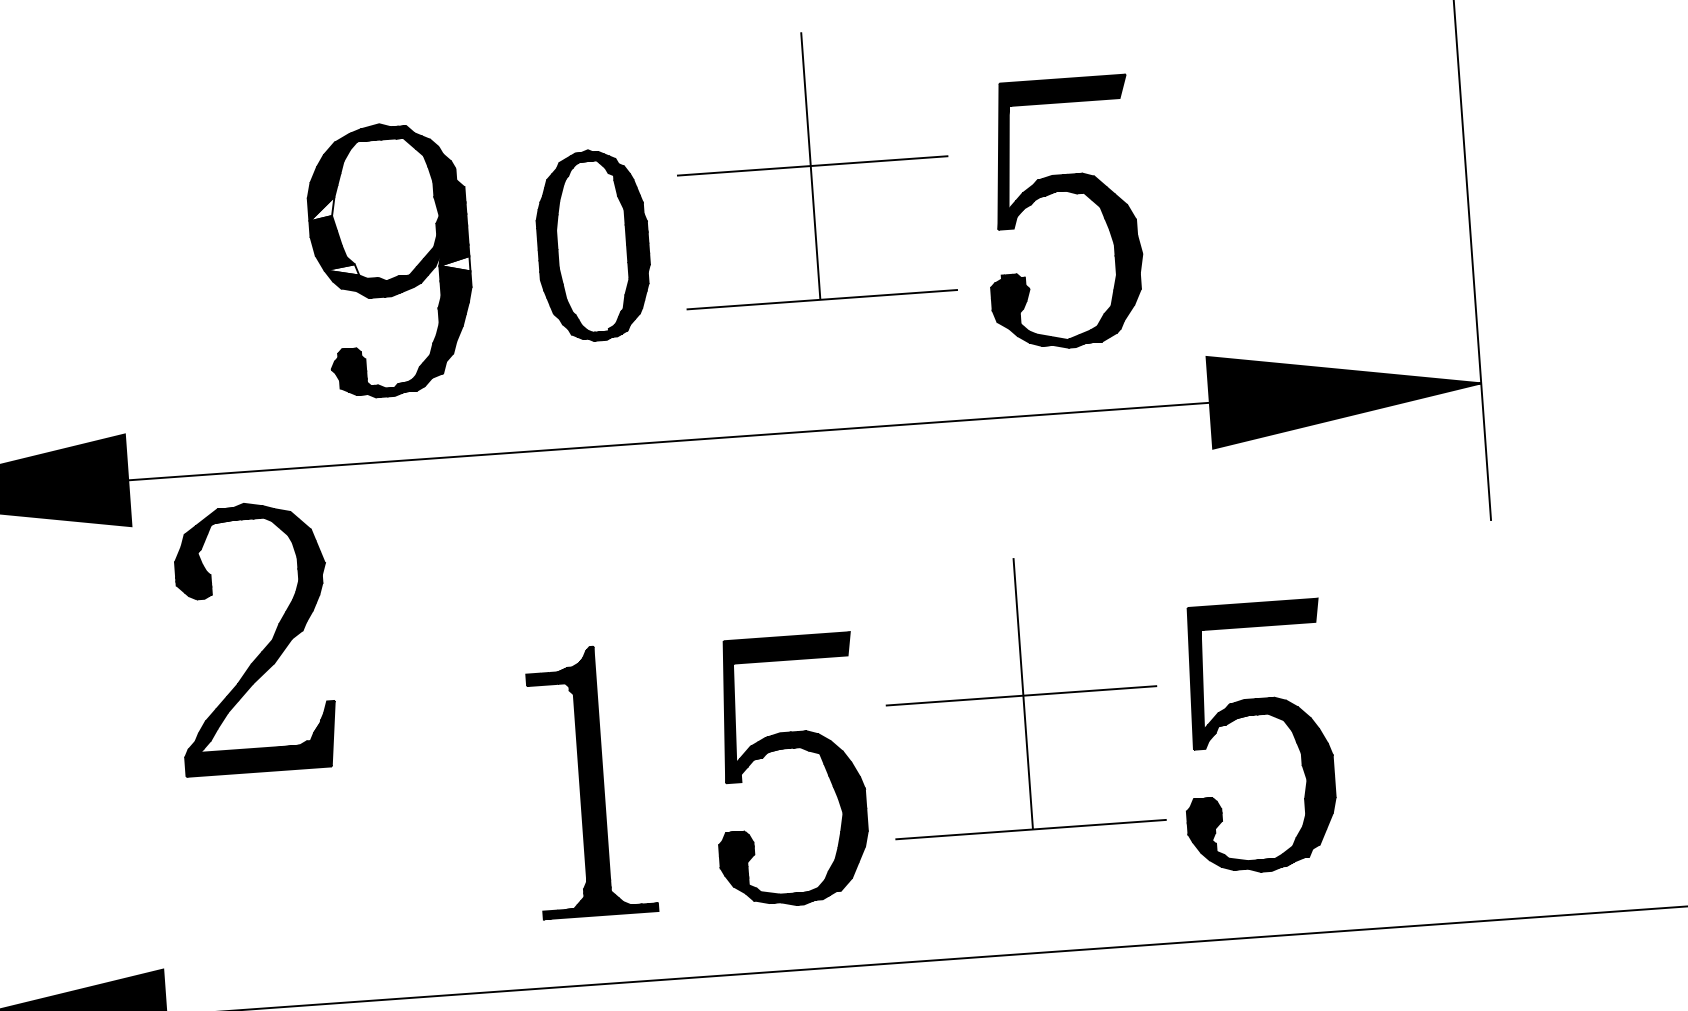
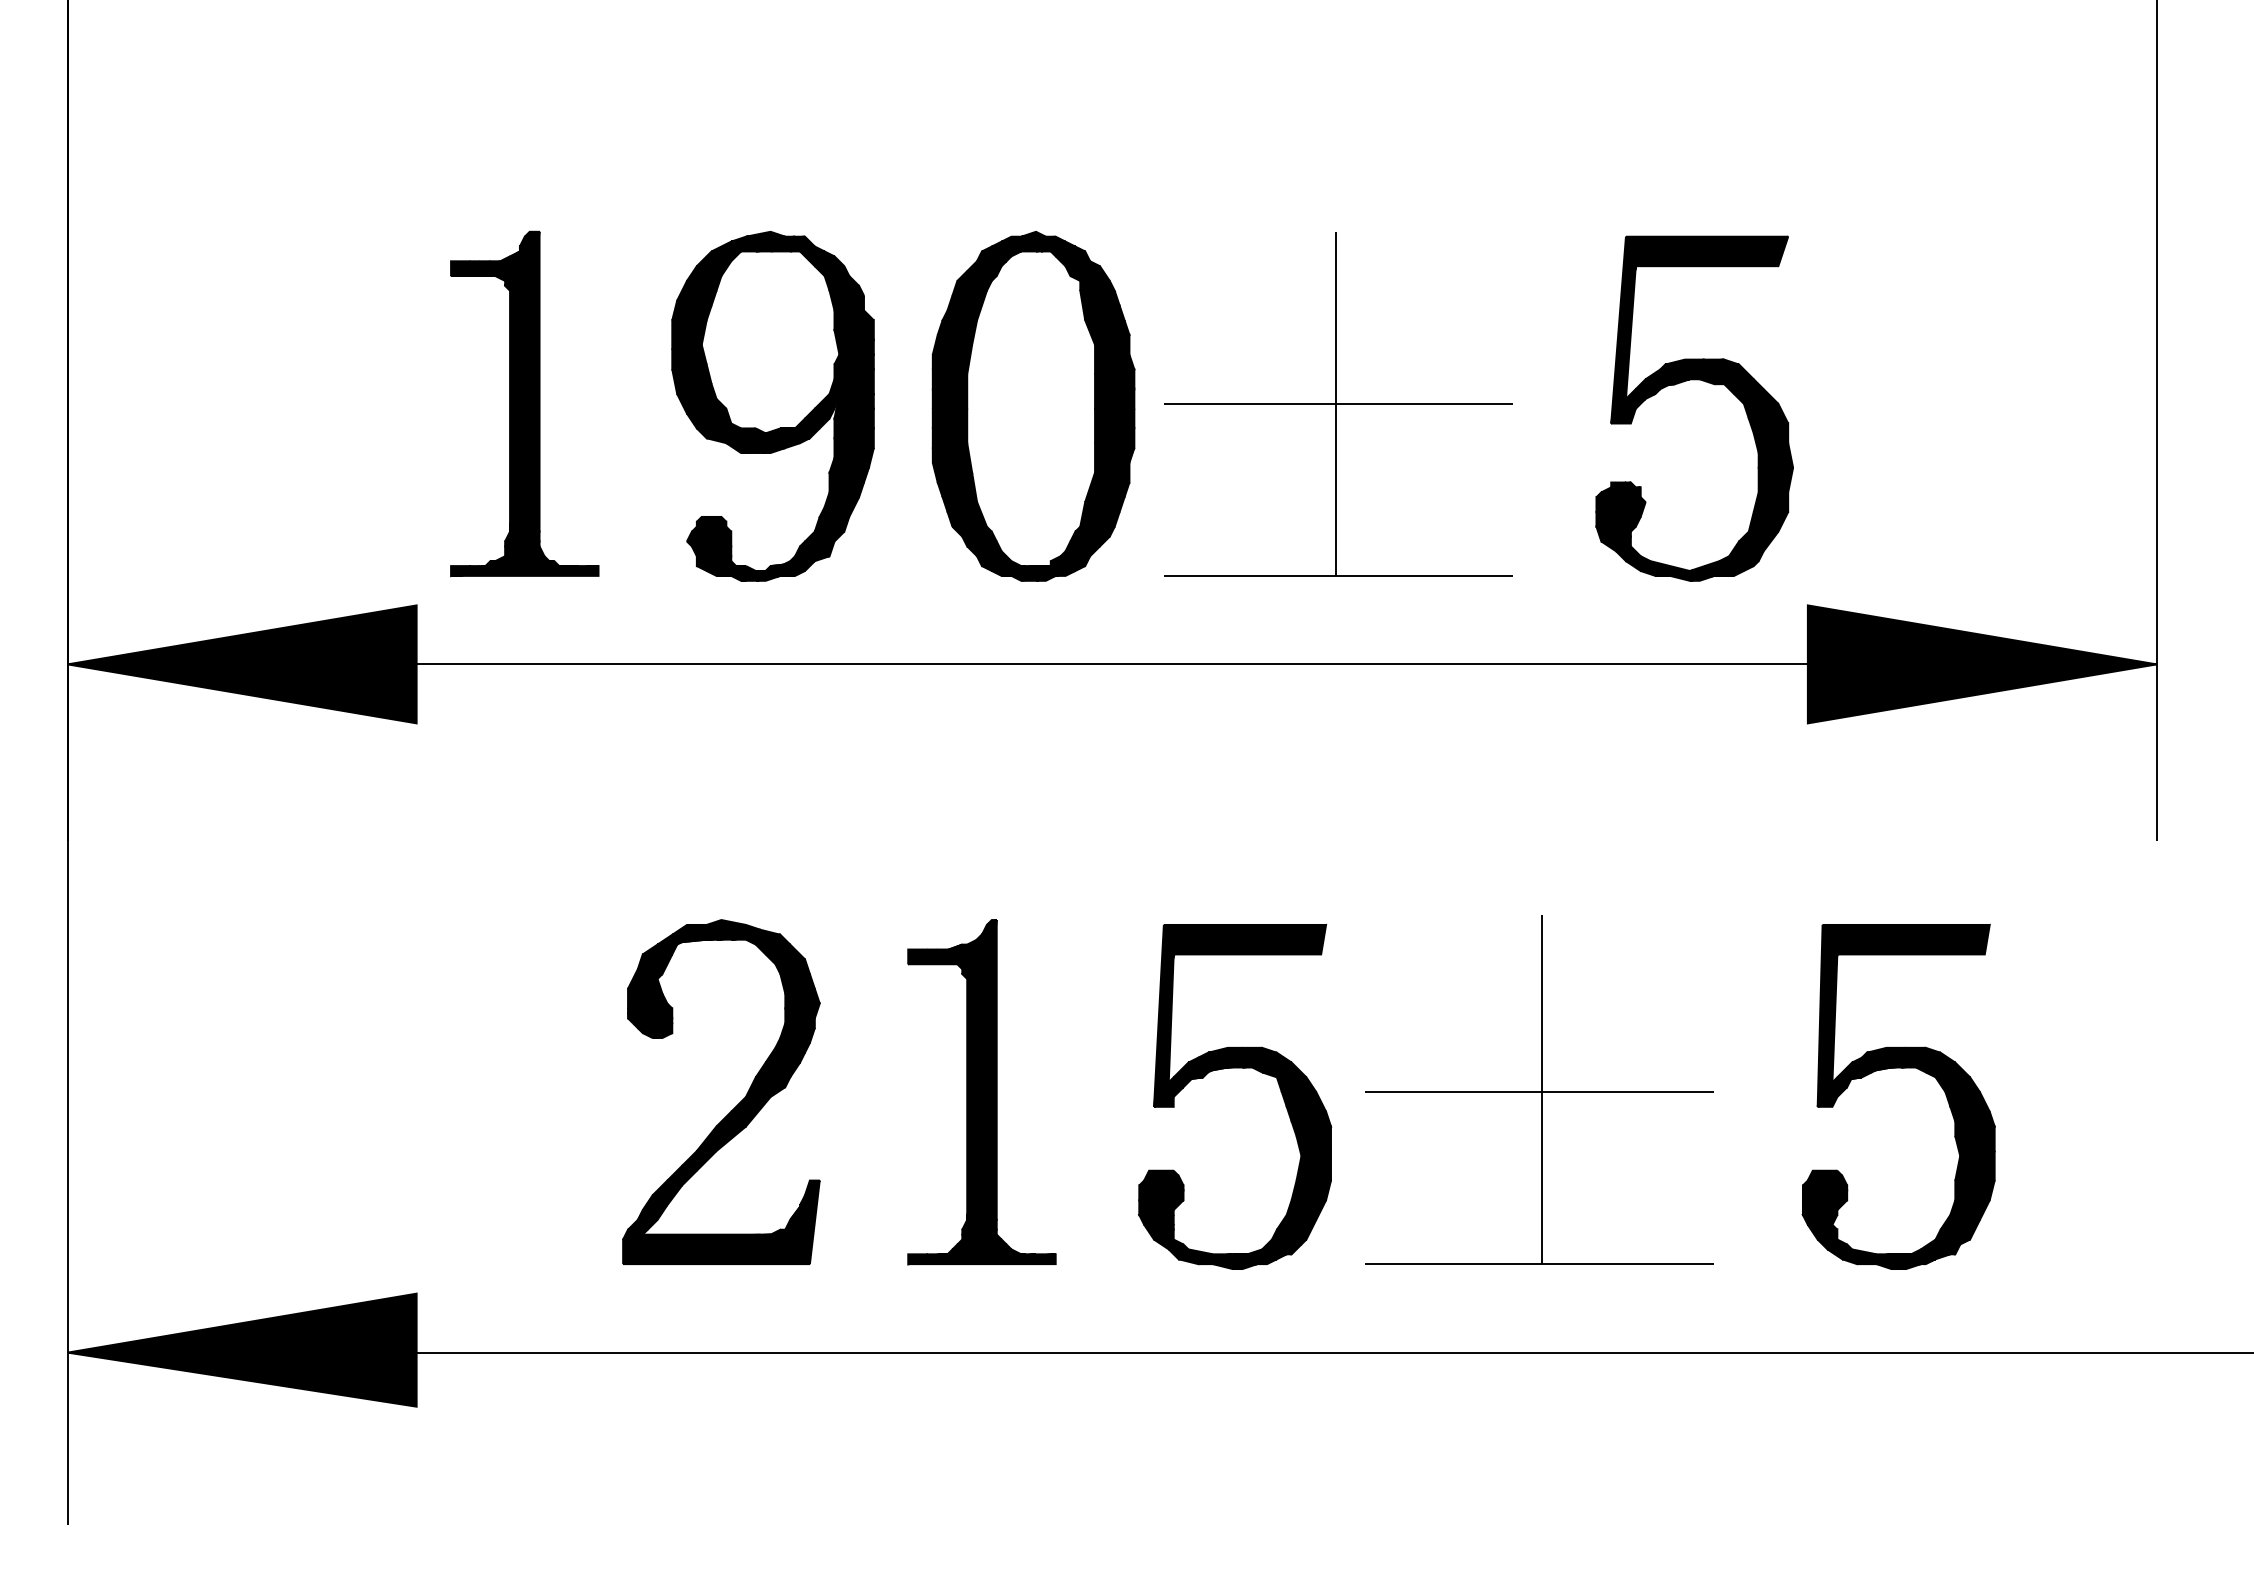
part: (812, 166) -> (1338, 404), moved
part: (1060, 191) -> (1694, 380), moved
fill: (321, 208) -> (689, 334), added
part: (593, 245) -> (1033, 406), size x1.43
fill: (454, 264) -> (853, 418), added
fill: (341, 270) -> (709, 415), added
part: (197, 271) -> (524, 403), added
part: (265, 647) -> (736, 1105), moved
part: (1020, 693) -> (1539, 1089), moved
part: (1254, 715) -> (1898, 1068), moved

